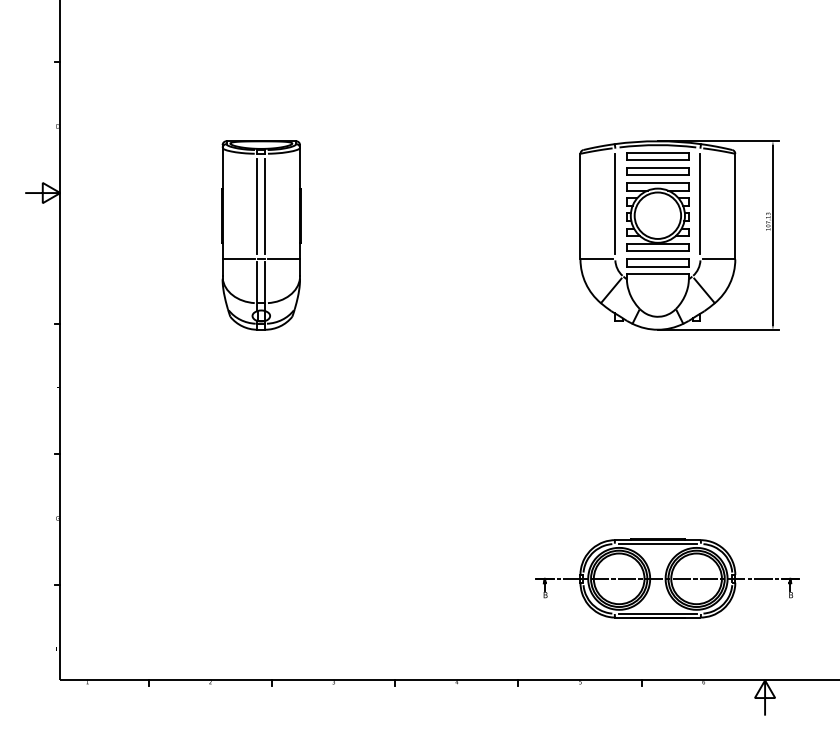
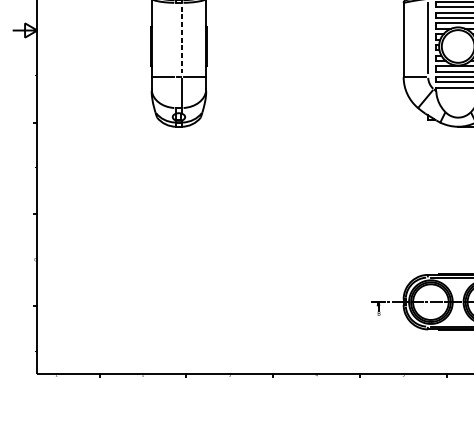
line: (257, 206) -> (176, 39), removed
line: (265, 206) -> (181, 39), solid -> dashed
line: (257, 281) -> (176, 92), removed

